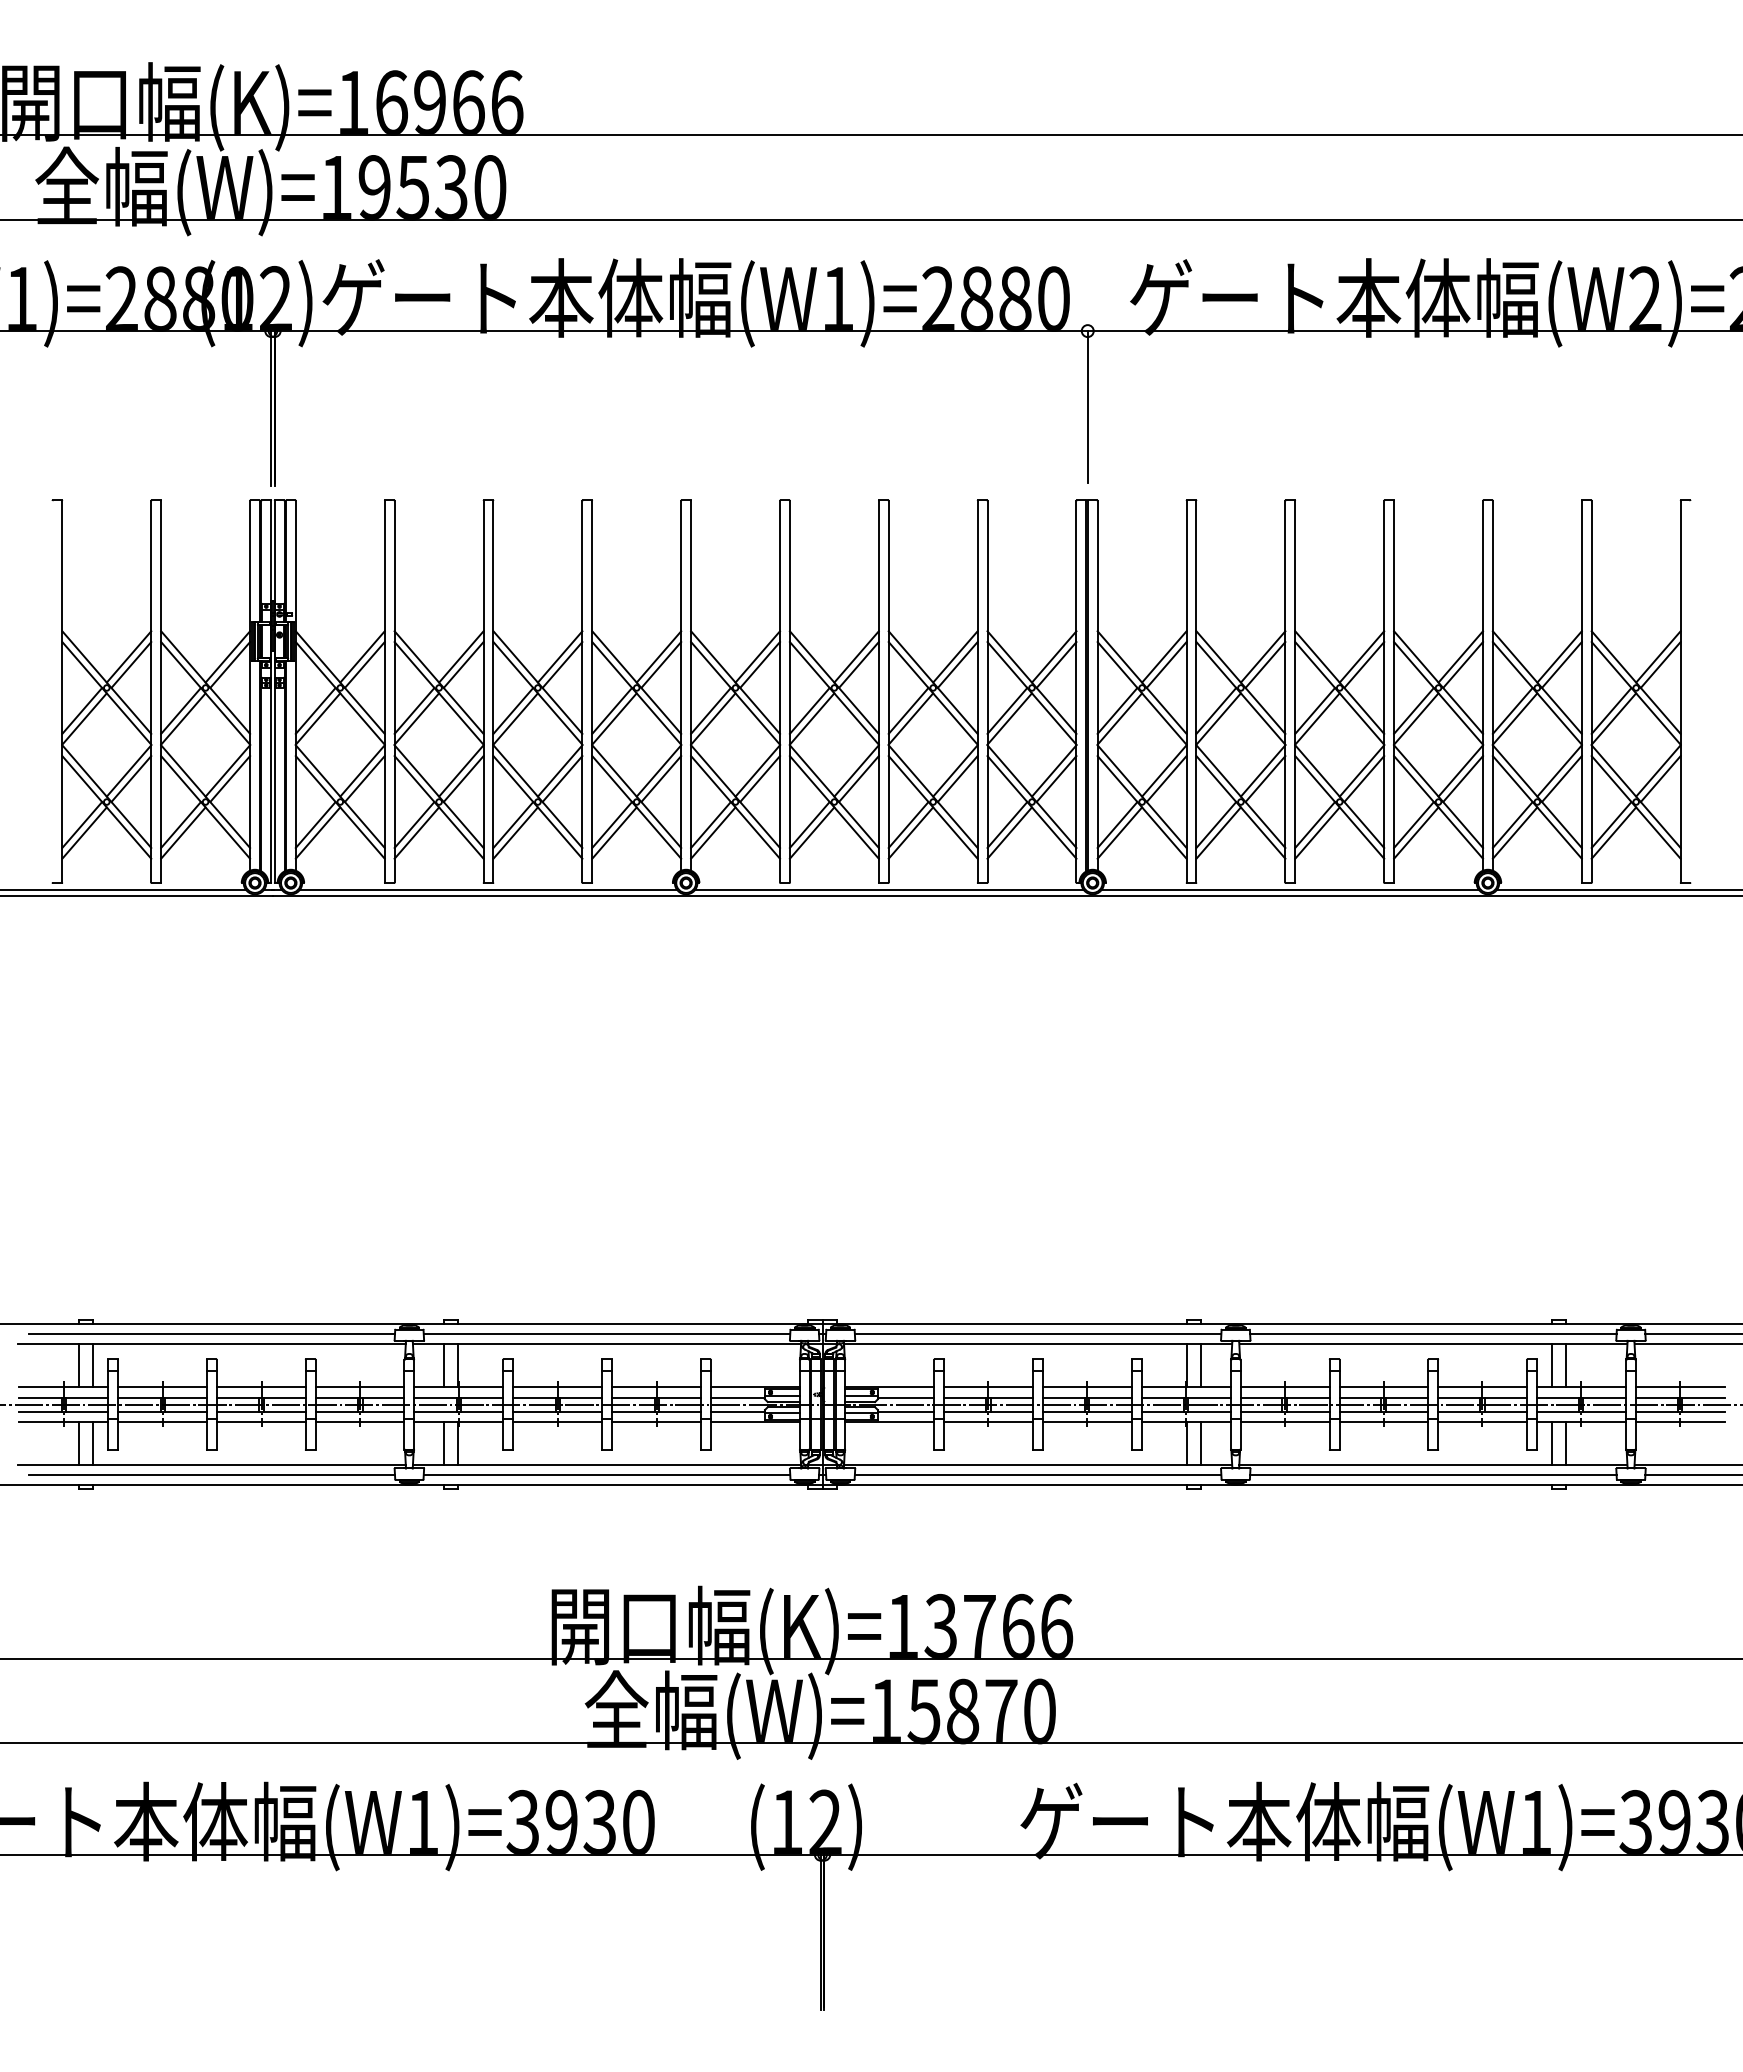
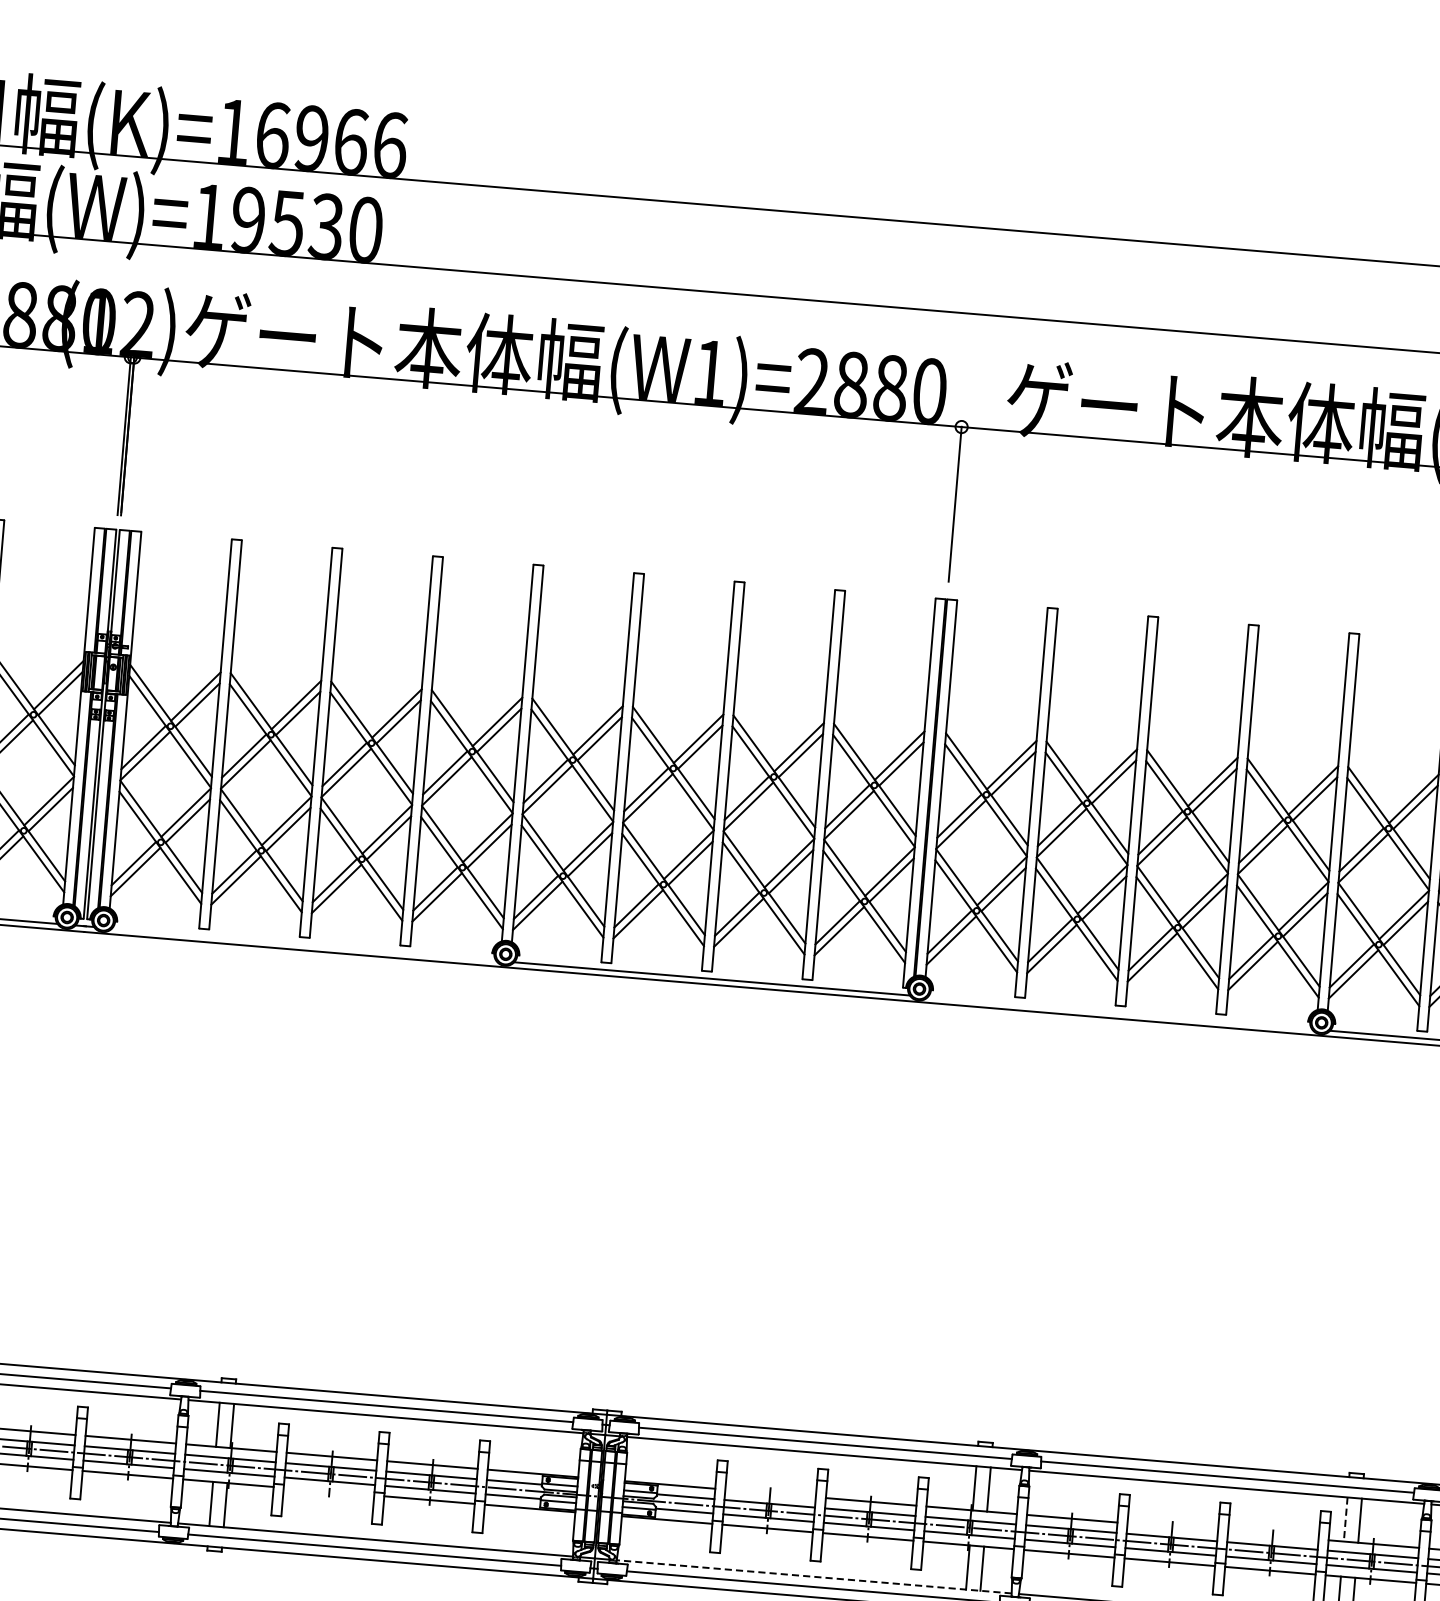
line: (488, 890) -> (304, 945), removed
line: (1290, 890) -> (1120, 1013), removed
line: (1552, 1365) -> (1346, 1519), solid -> dashed
line: (988, 1387) -> (770, 1493), removed
line: (1383, 1387) -> (1172, 1527), removed
line: (1482, 1387) -> (1273, 1535), removed
line: (557, 1421) -> (328, 1491), removed
line: (1037, 1465) -> (813, 1577), solid -> dashed

